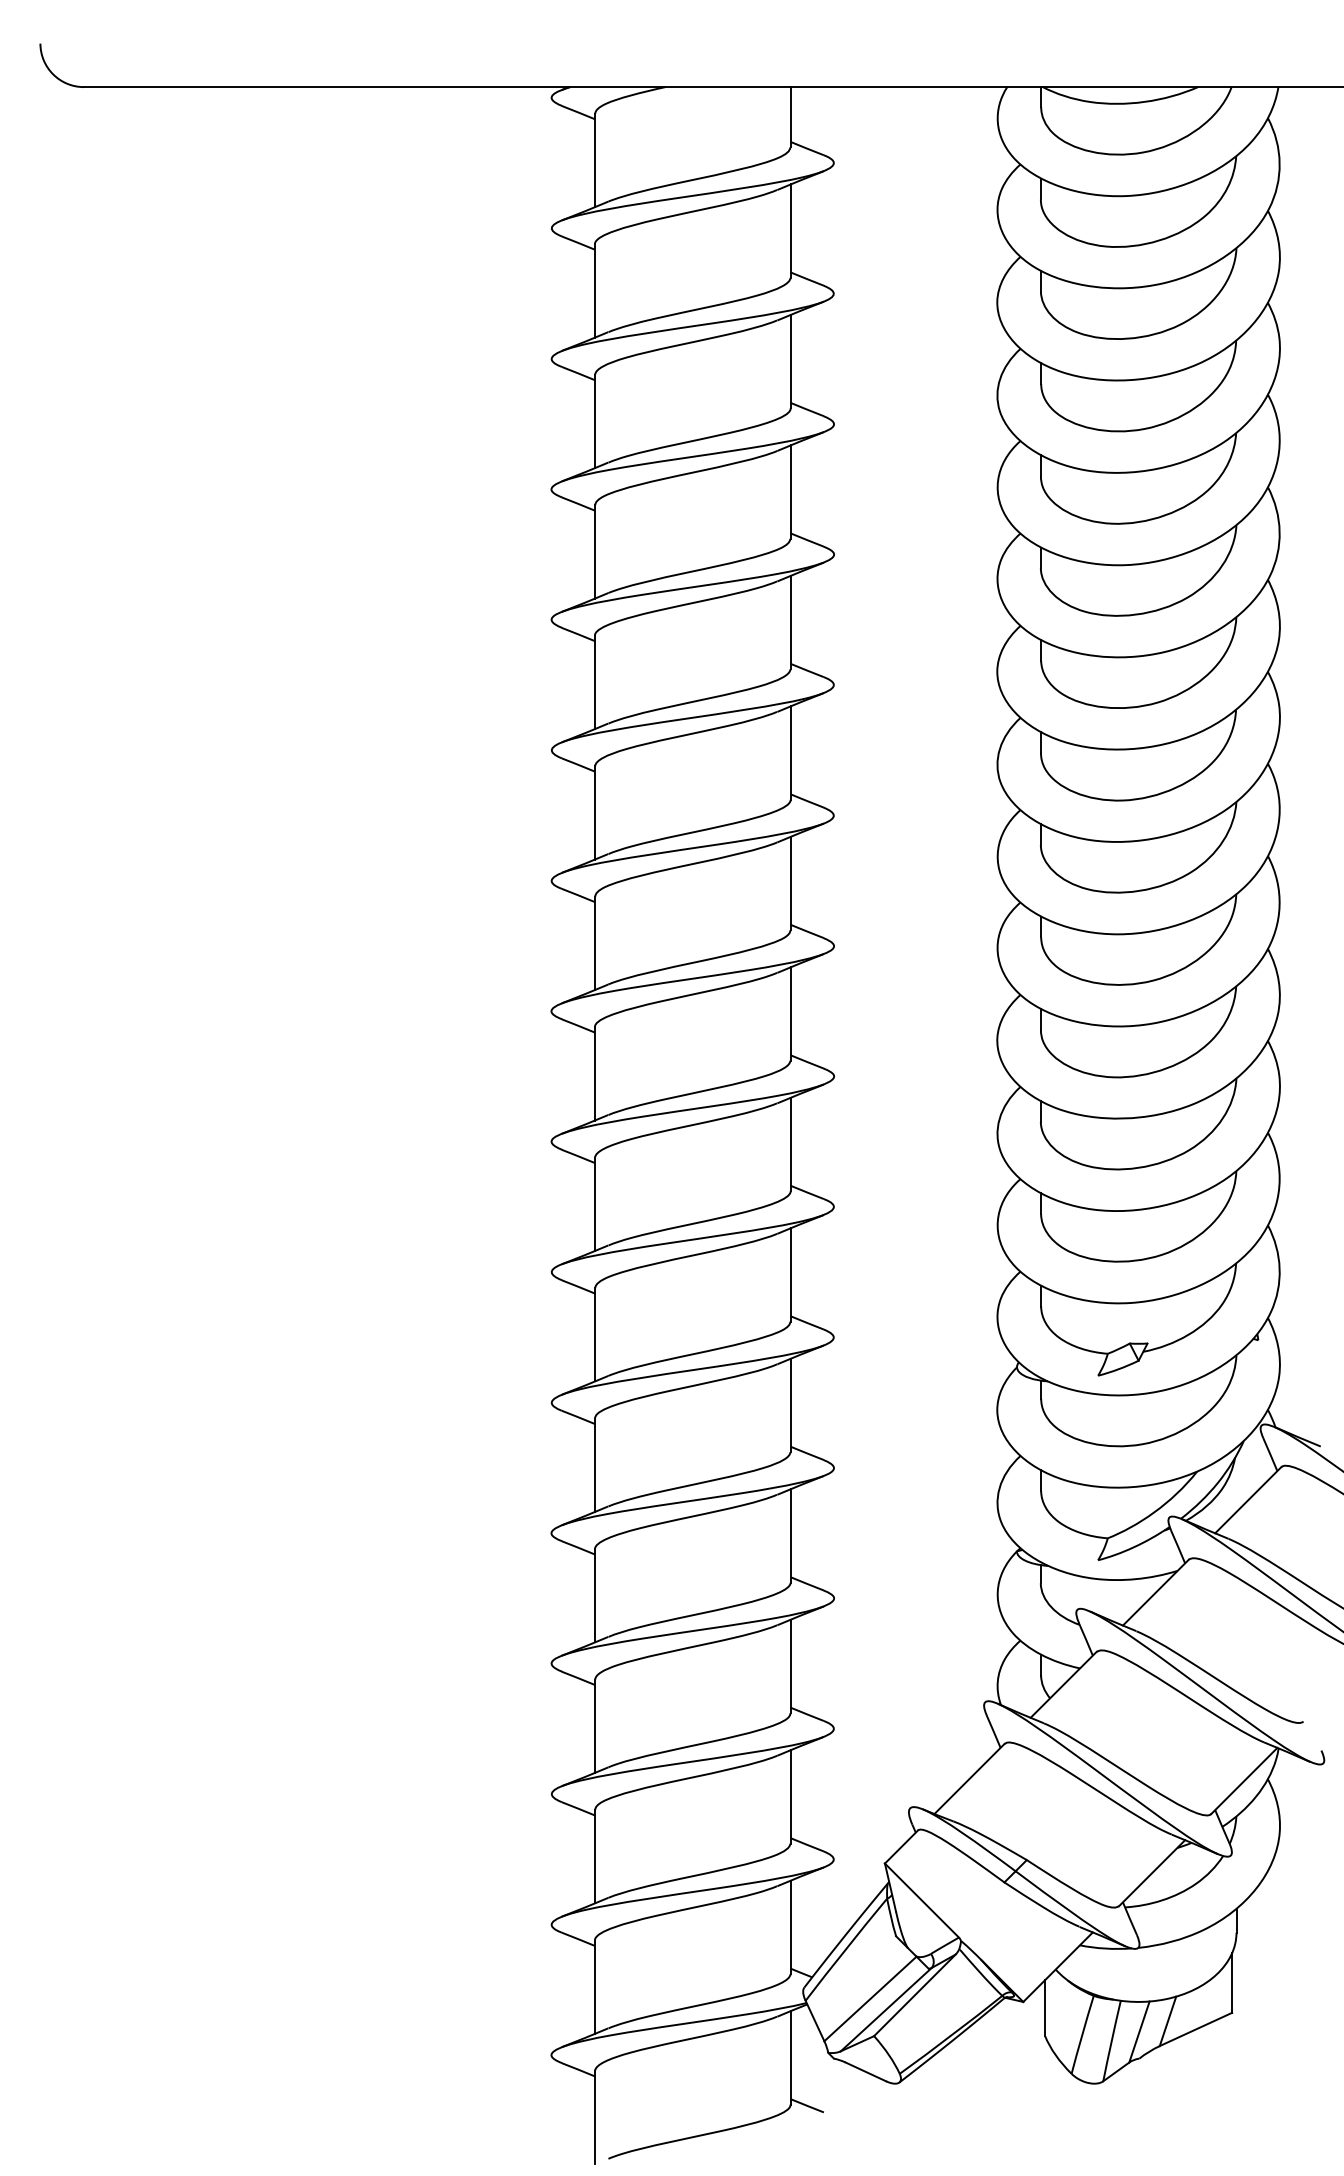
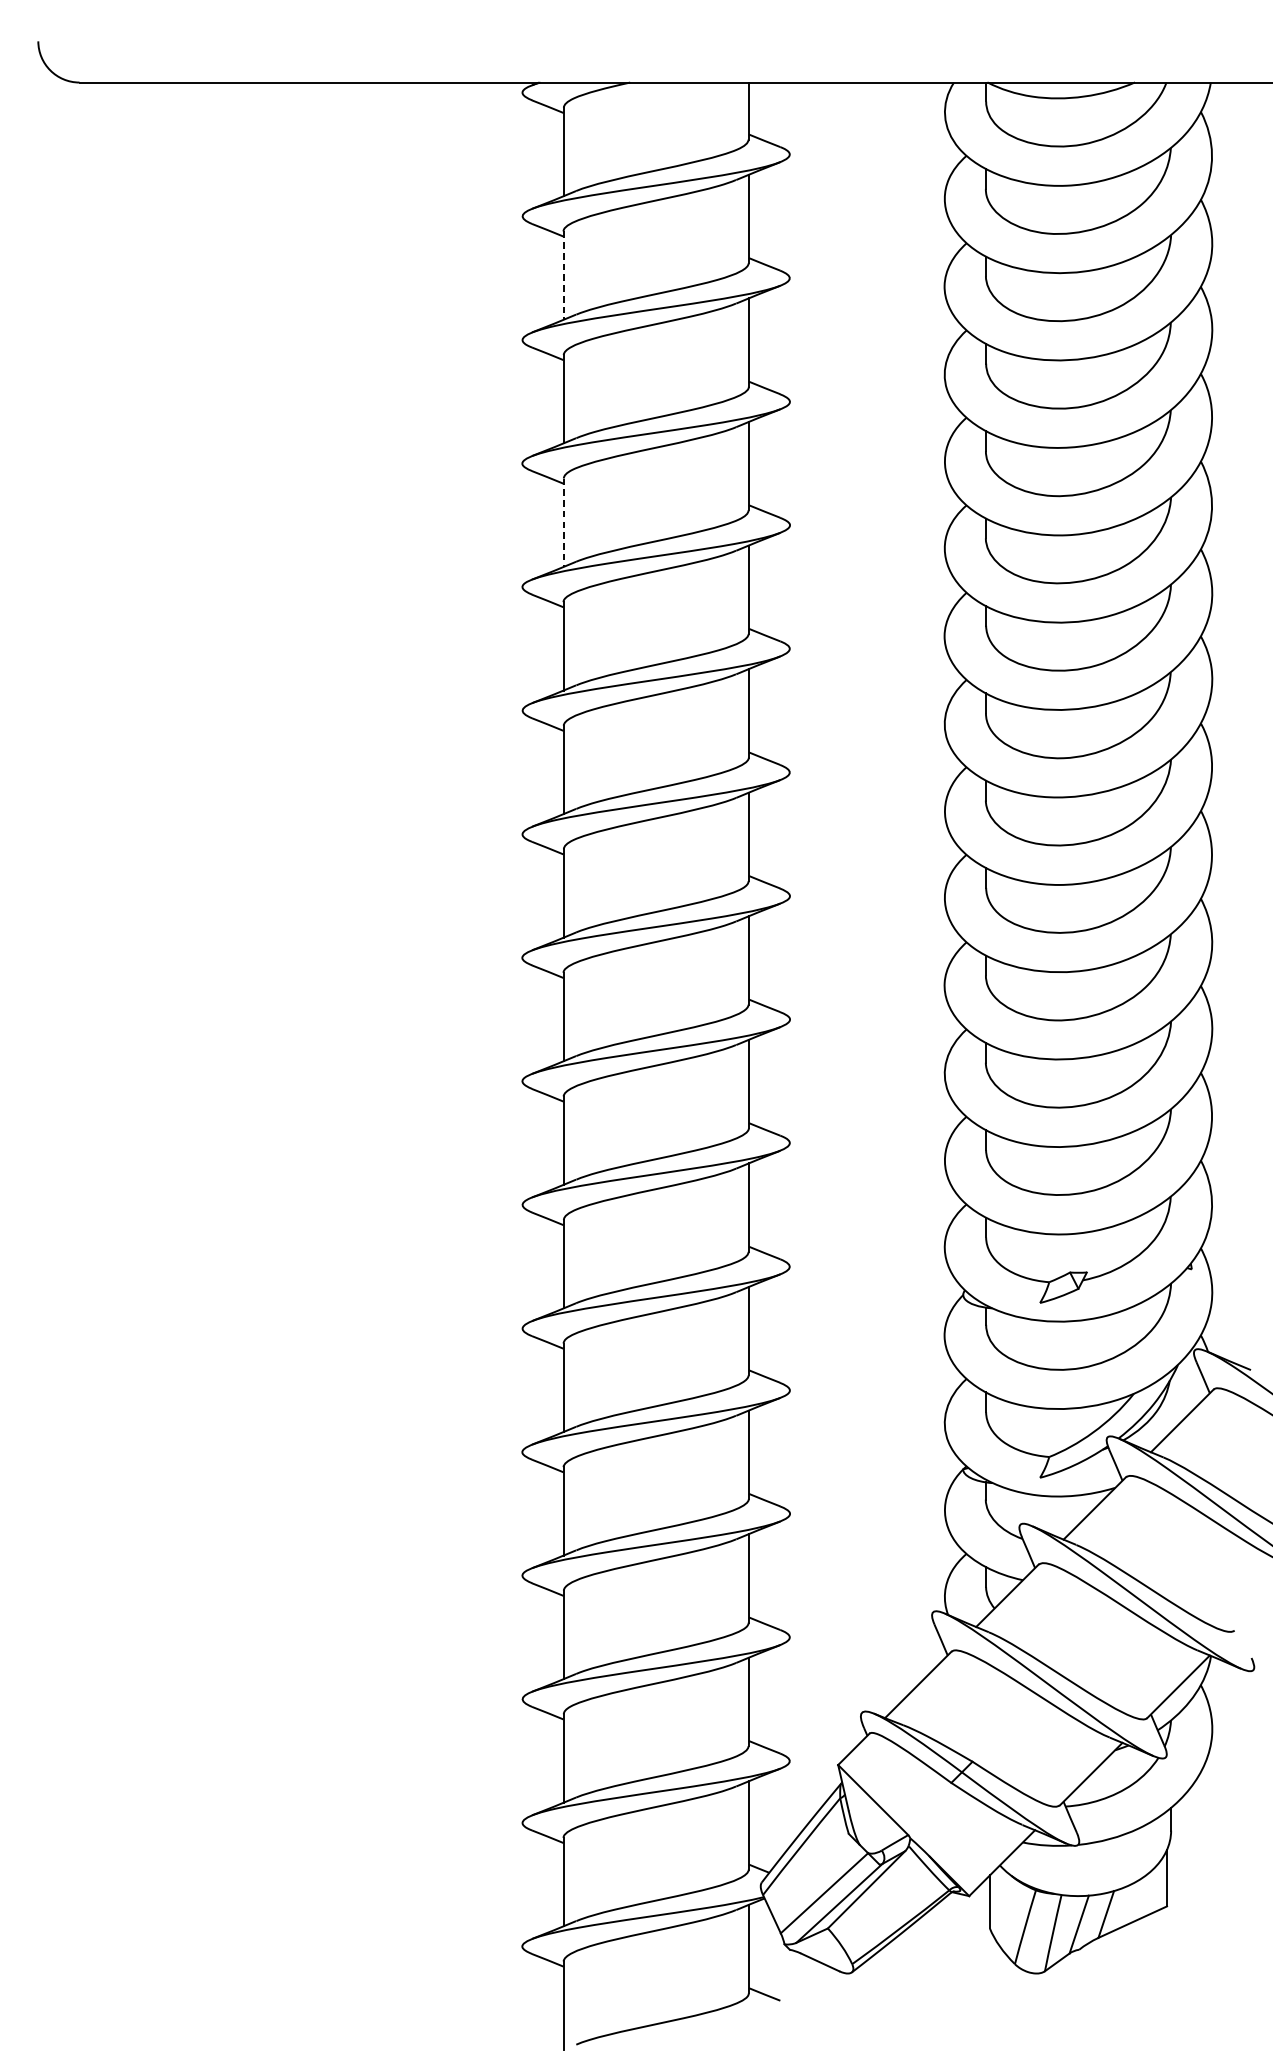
line: (594, 290) -> (563, 275), solid -> dashed
line: (594, 551) -> (563, 522), solid -> dashed

